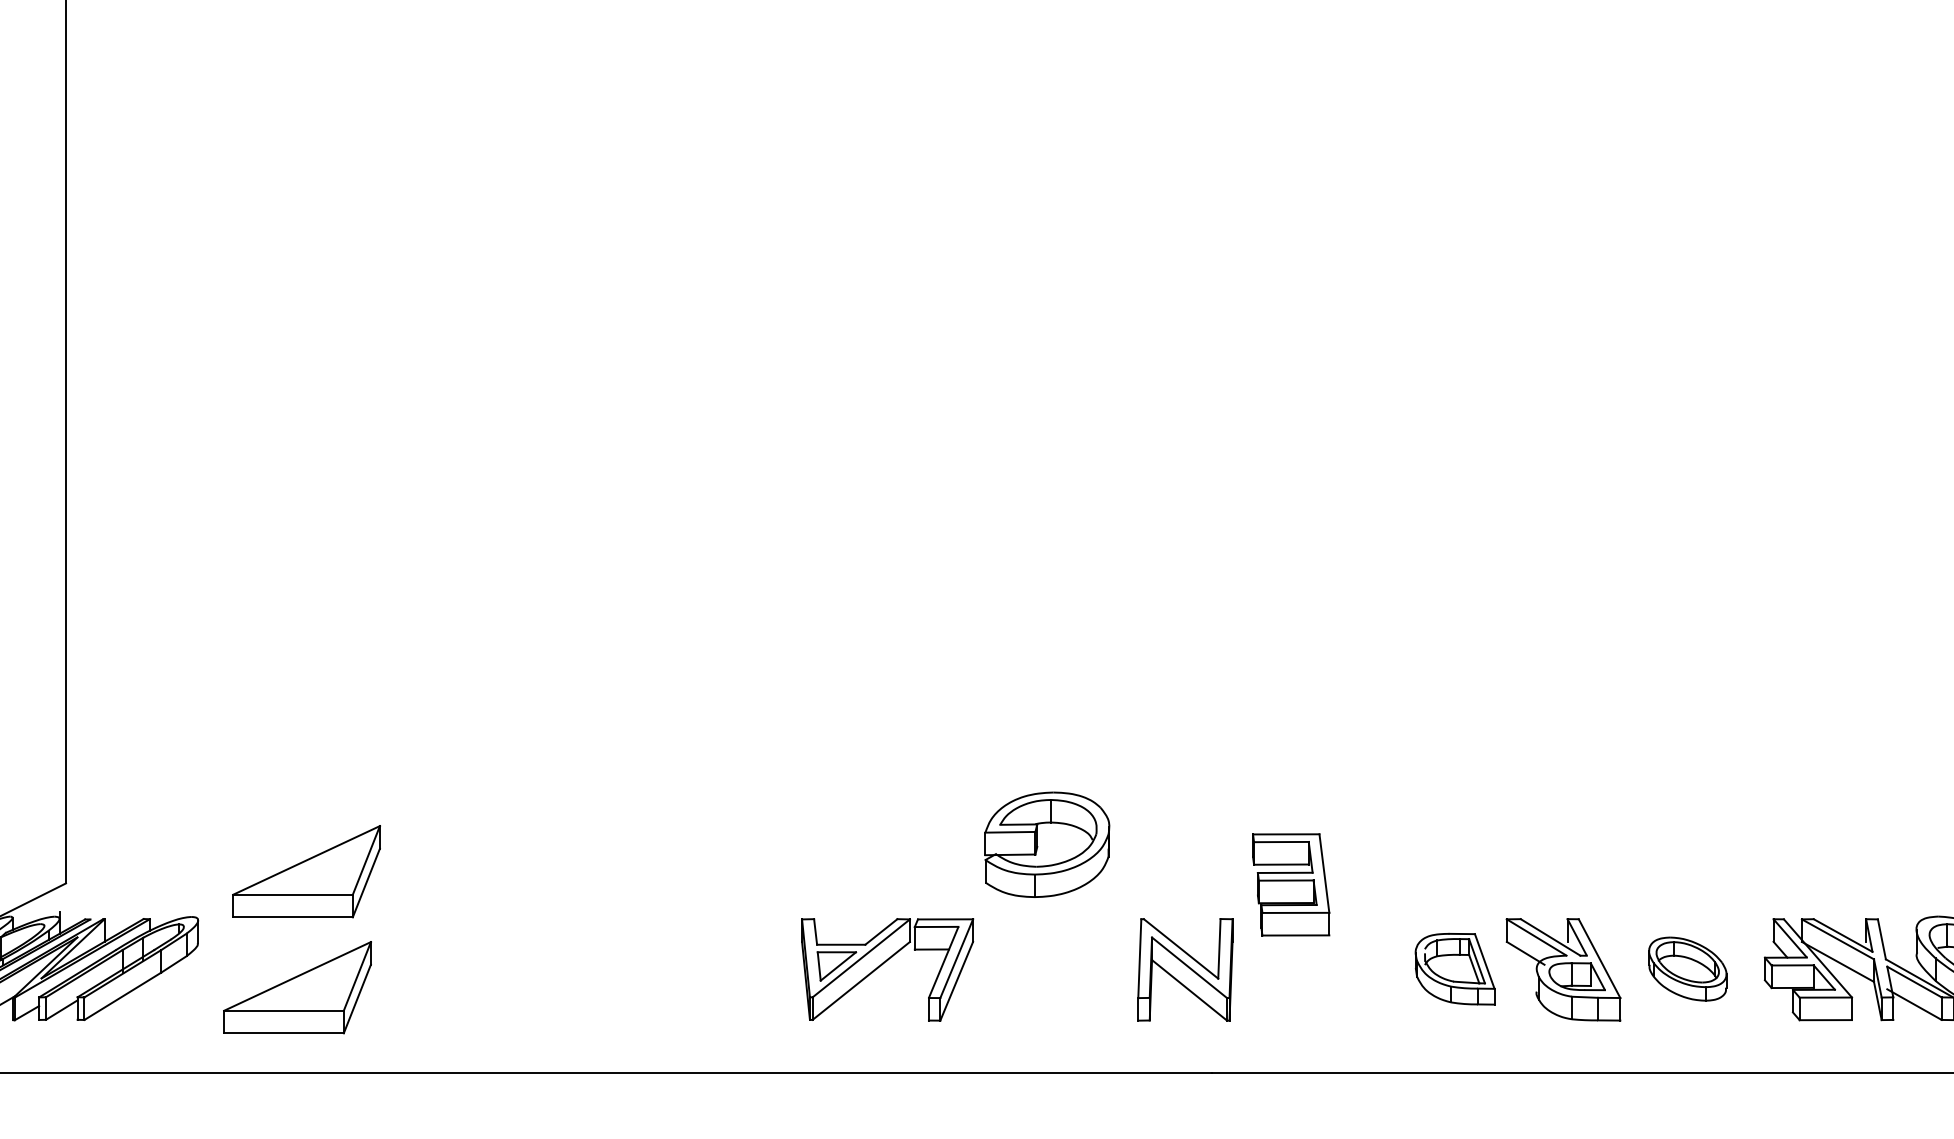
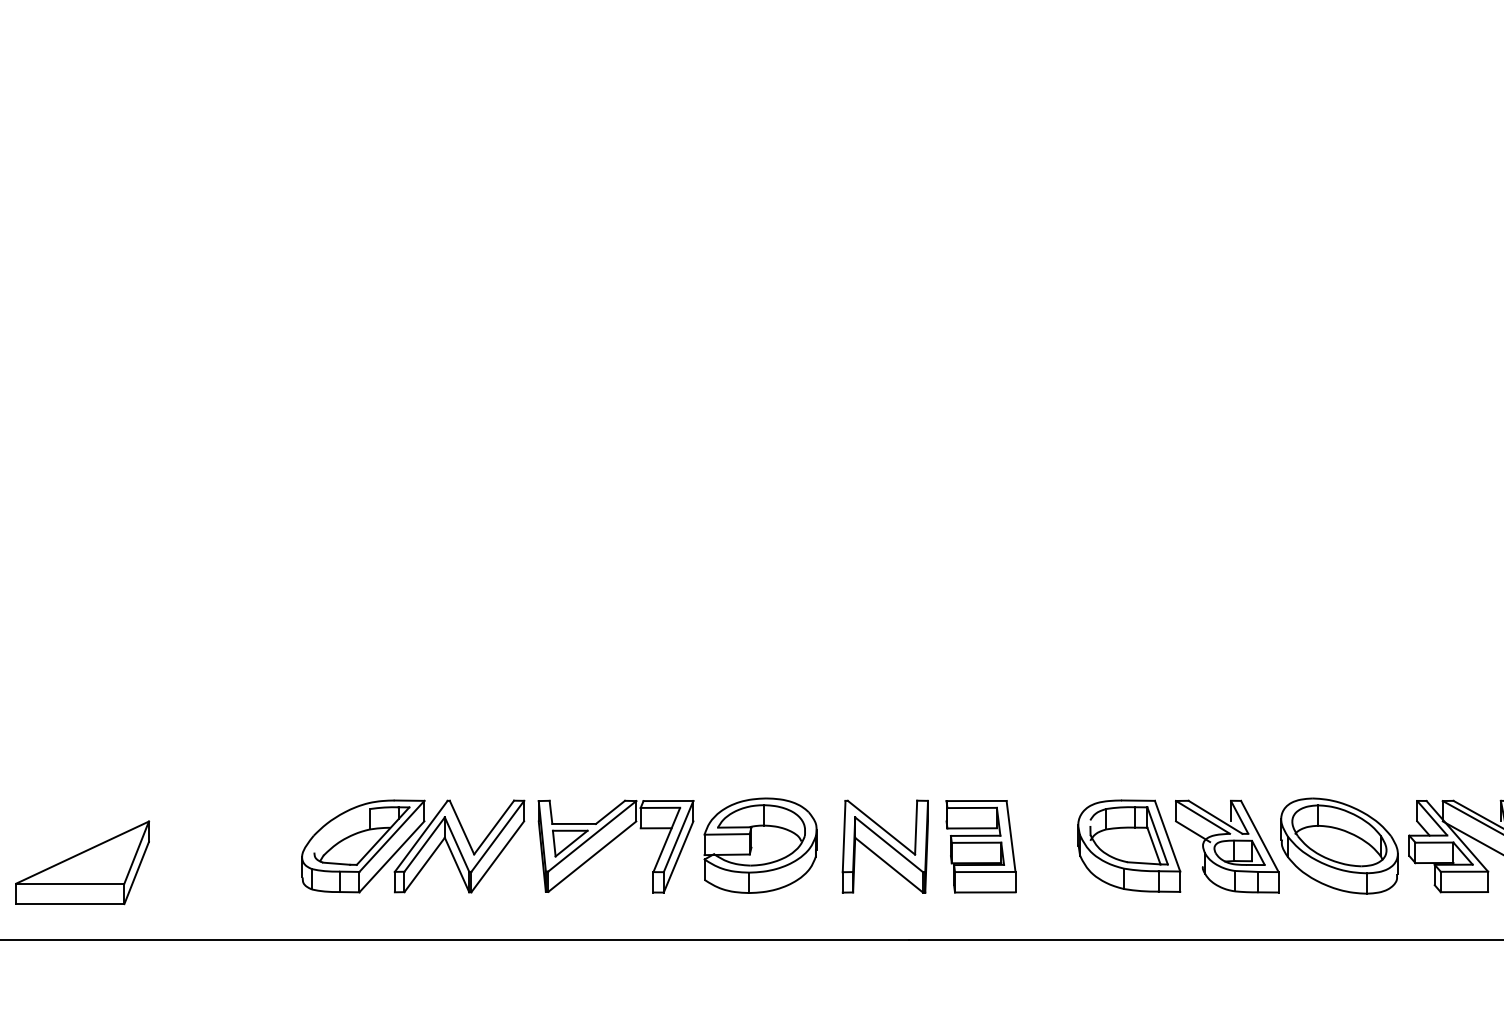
part: (1047, 844) -> (760, 845), moved
part: (306, 871) -> (90, 757), removed
part: (1291, 884) -> (981, 846), moved
part: (1454, 968) -> (1128, 845), size x1.43
part: (1687, 968) -> (1339, 845), size x1.67
part: (662, 969) -> (412, 846), added

